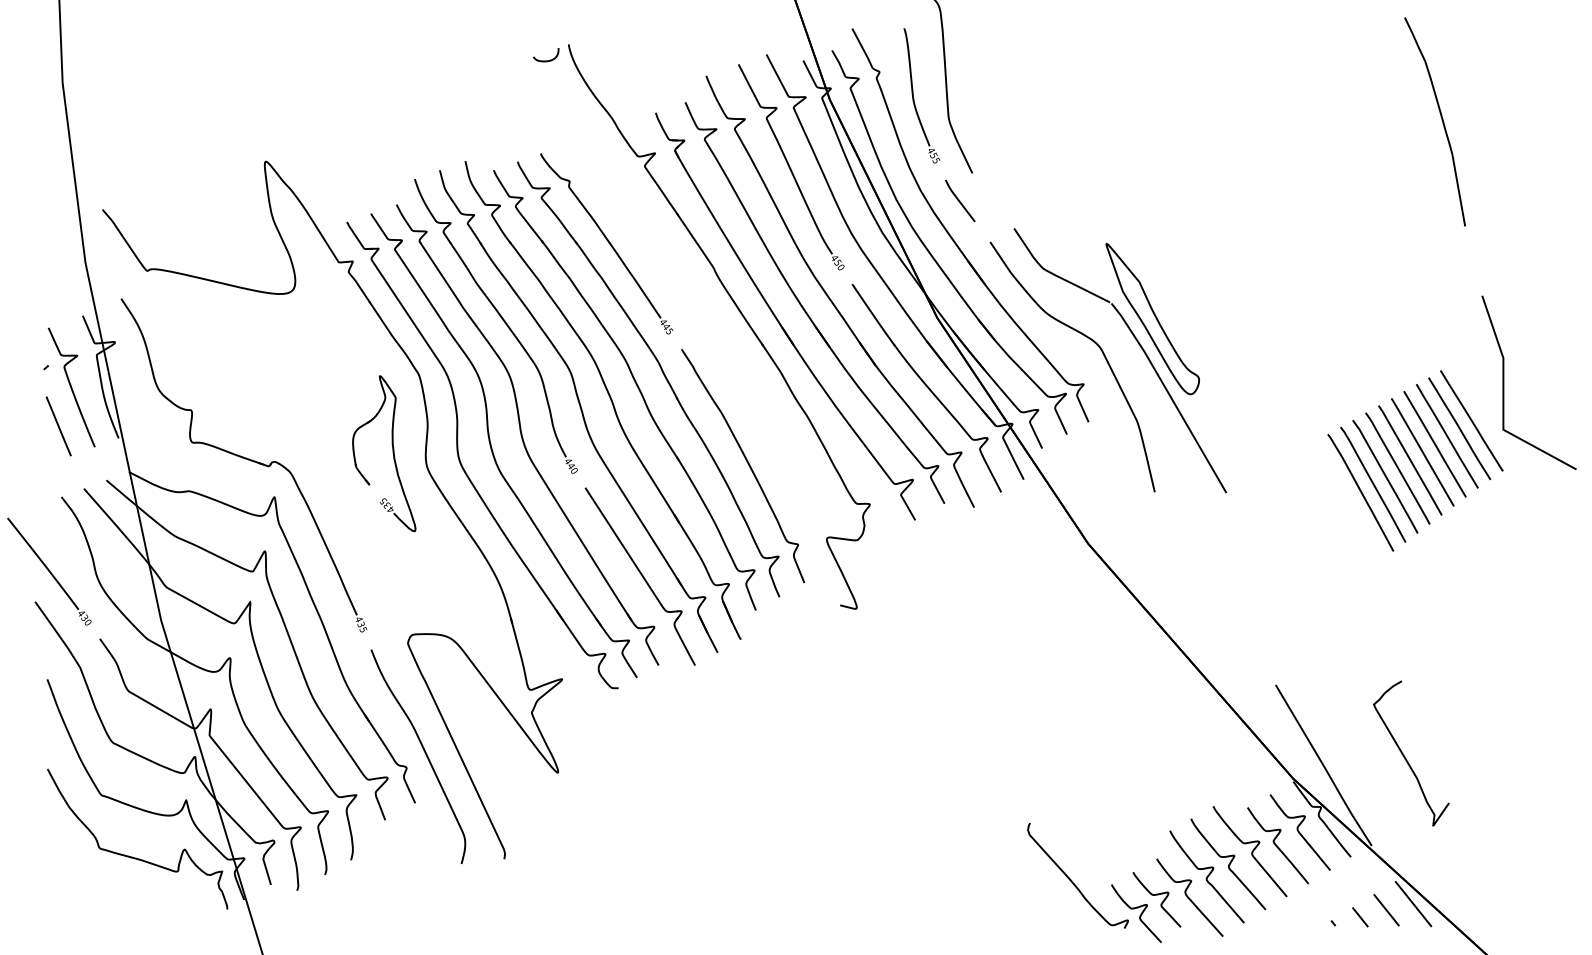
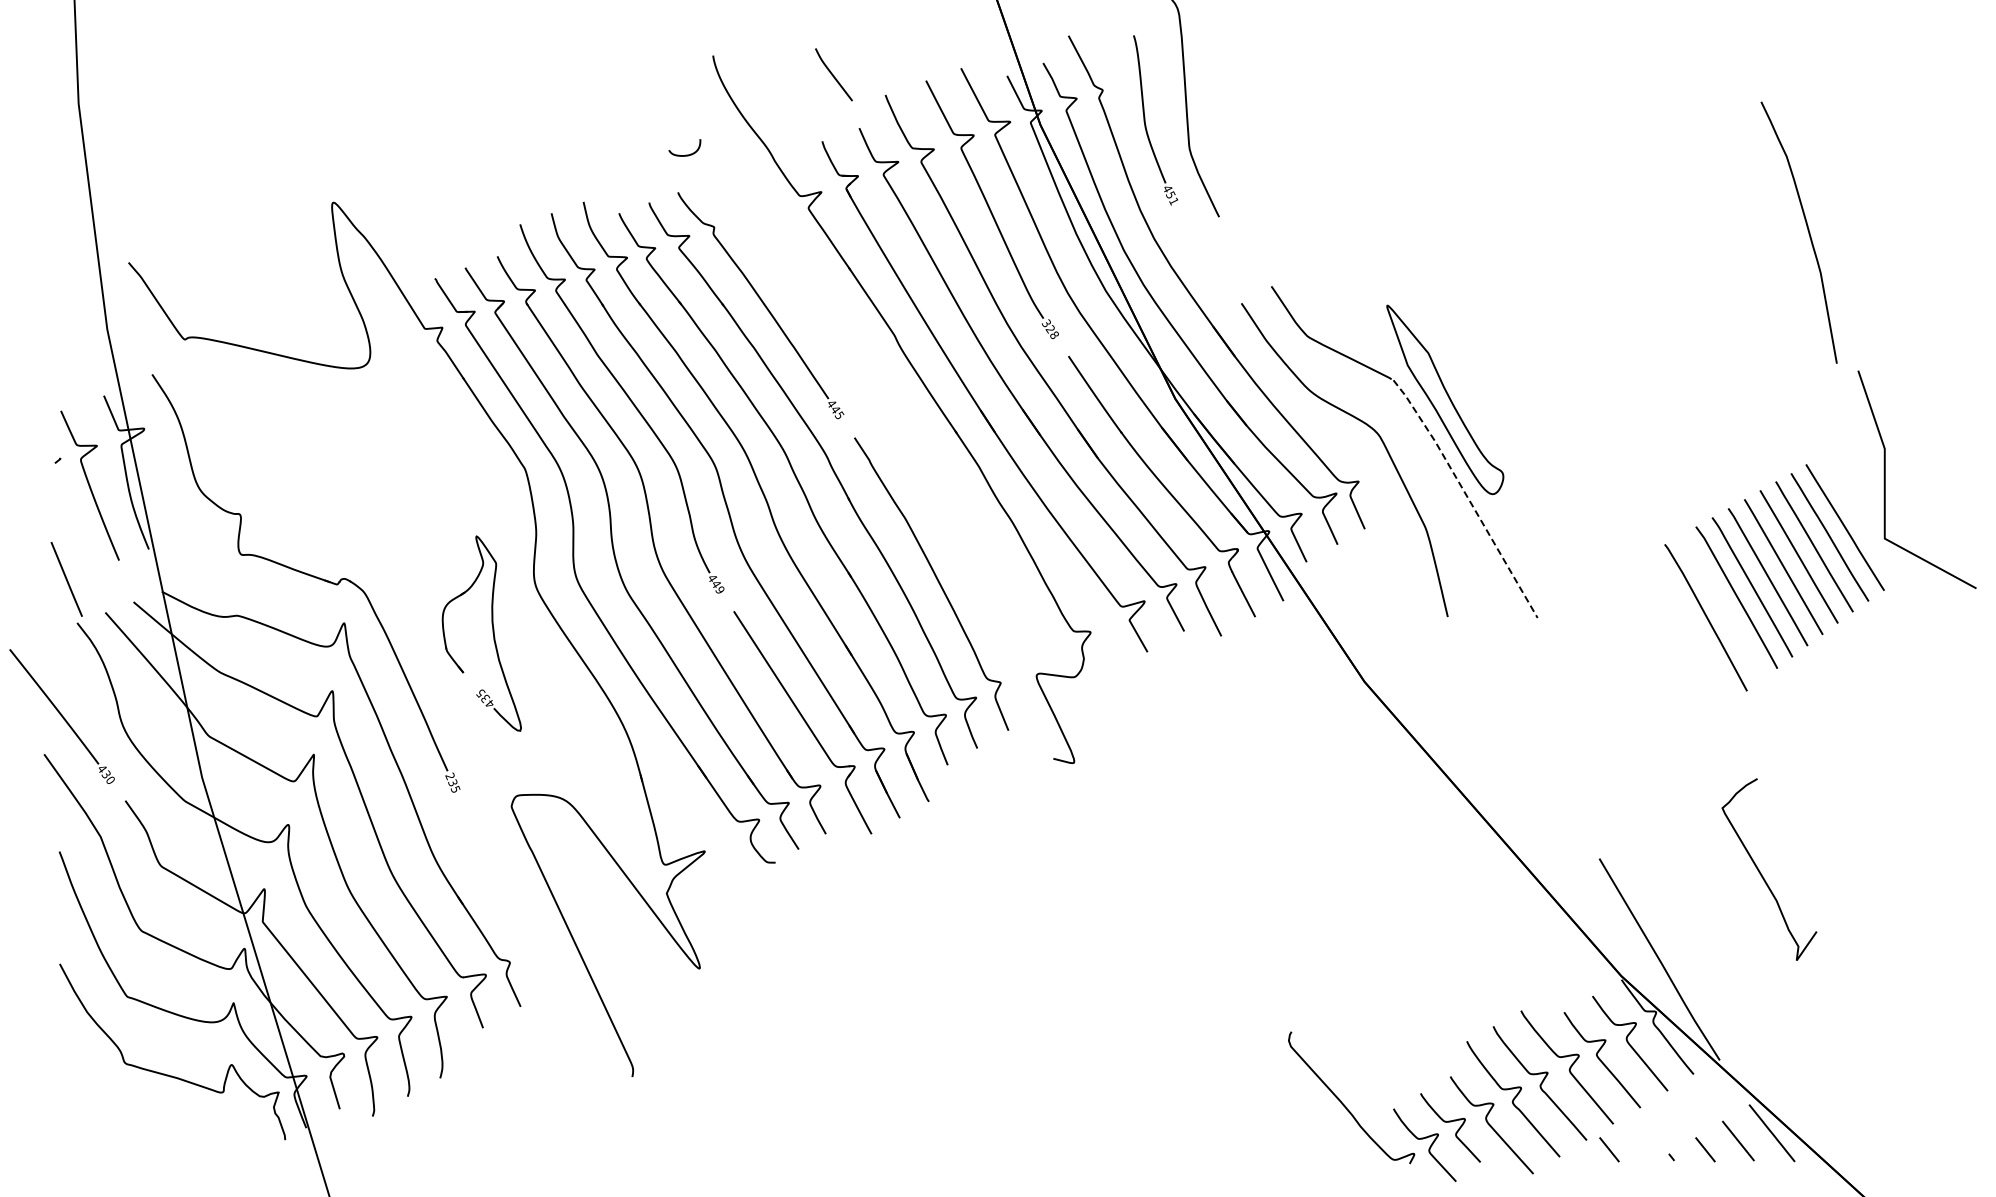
curve: (546, 60) -> (685, 154), moved
curve: (1441, 120) -> (1807, 230), moved
text: (935, 160) -> (1173, 201), 455 -> 451
curve: (959, 200) -> (833, 74), moved
text: (837, 262) -> (1049, 329), 450 -> 328
line: (1170, 396) -> (1467, 496), solid -> dashed
line: (58, 426) -> (66, 579), moved
part: (392, 453) -> (492, 633), moved
text: (573, 470) -> (718, 589), 440 -> 449
curve: (1373, 484) -> (1721, 607), removed
text: (358, 619) -> (449, 776), 435 -> 235
curve: (424, 752) -> (532, 943), removed
curve: (1405, 757) -> (1762, 874), moved
line: (1283, 917) -> (1609, 1149), added

